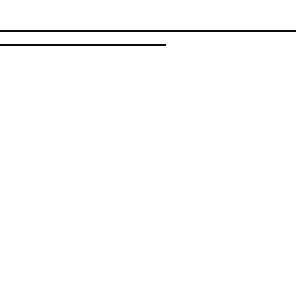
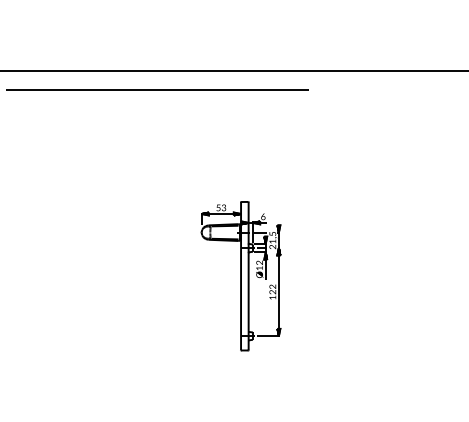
part: (116, 181) -> (240, 276), added

